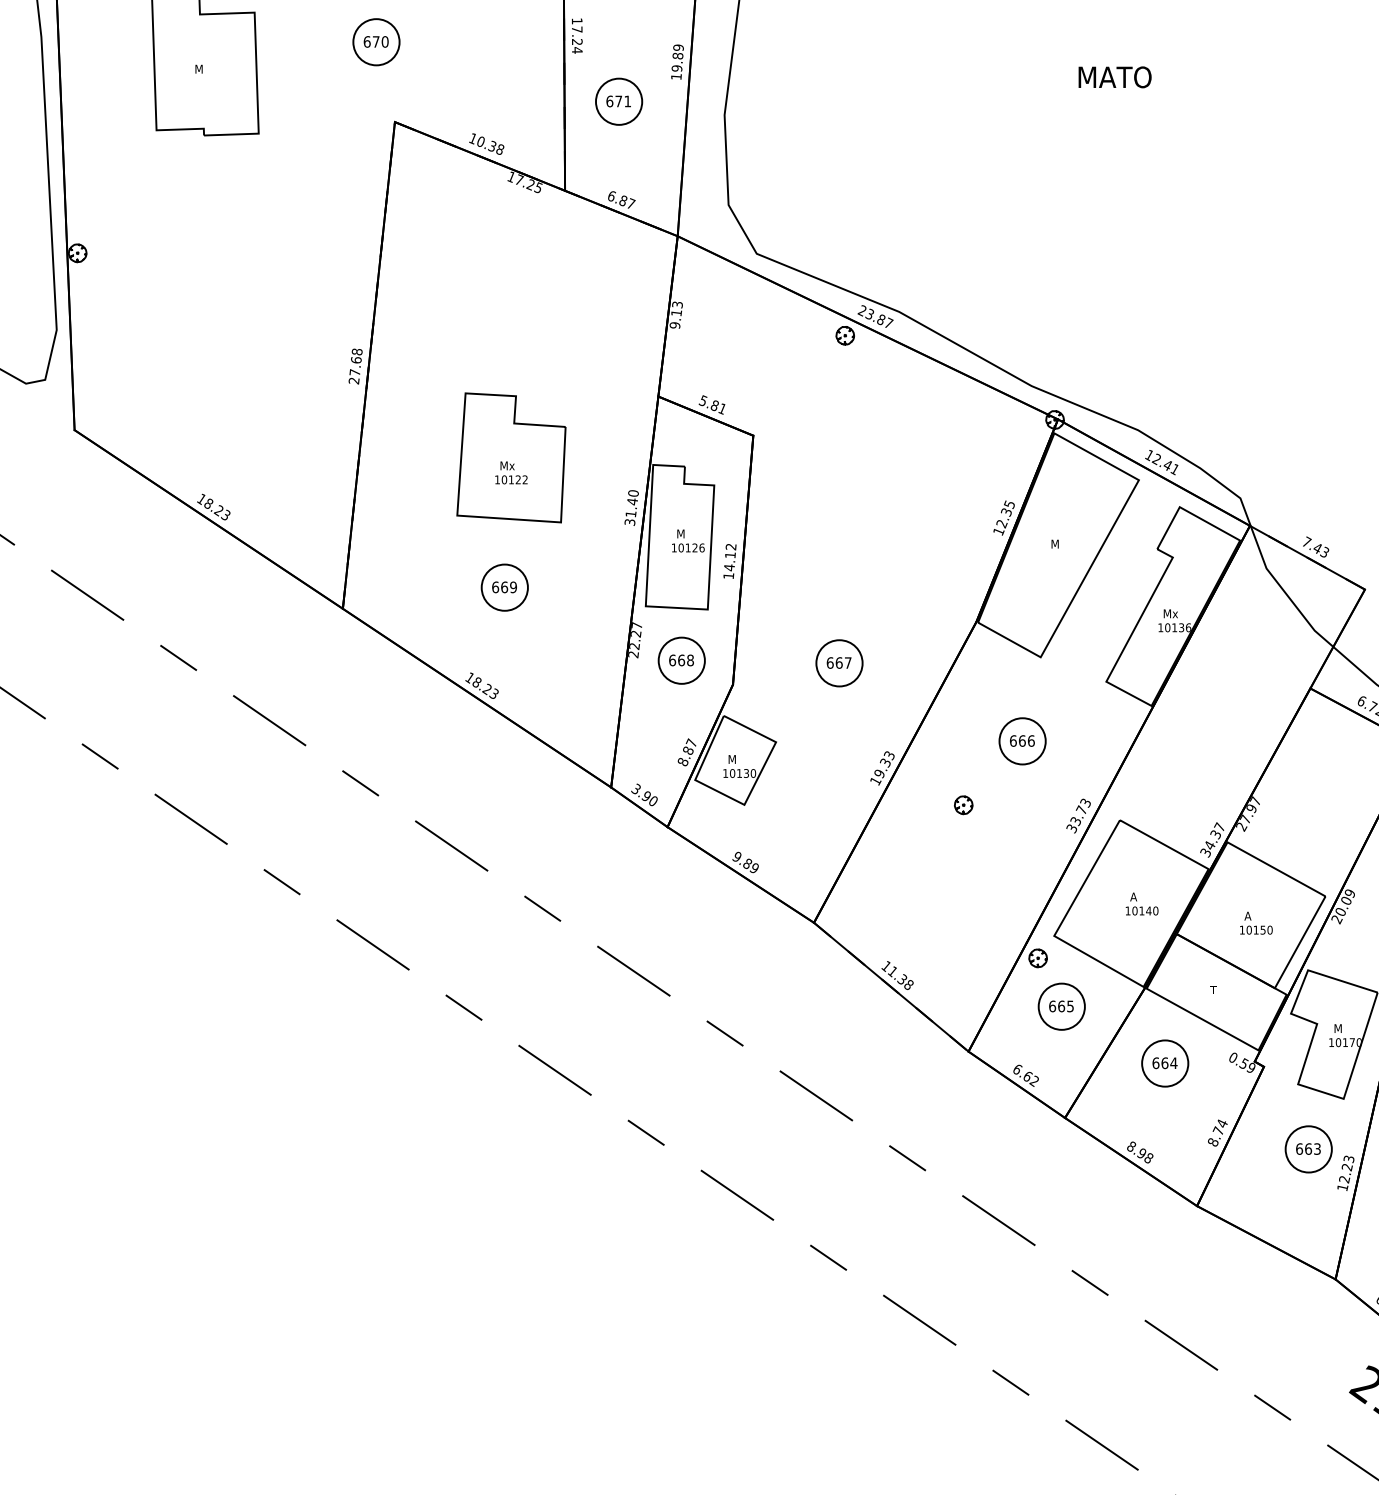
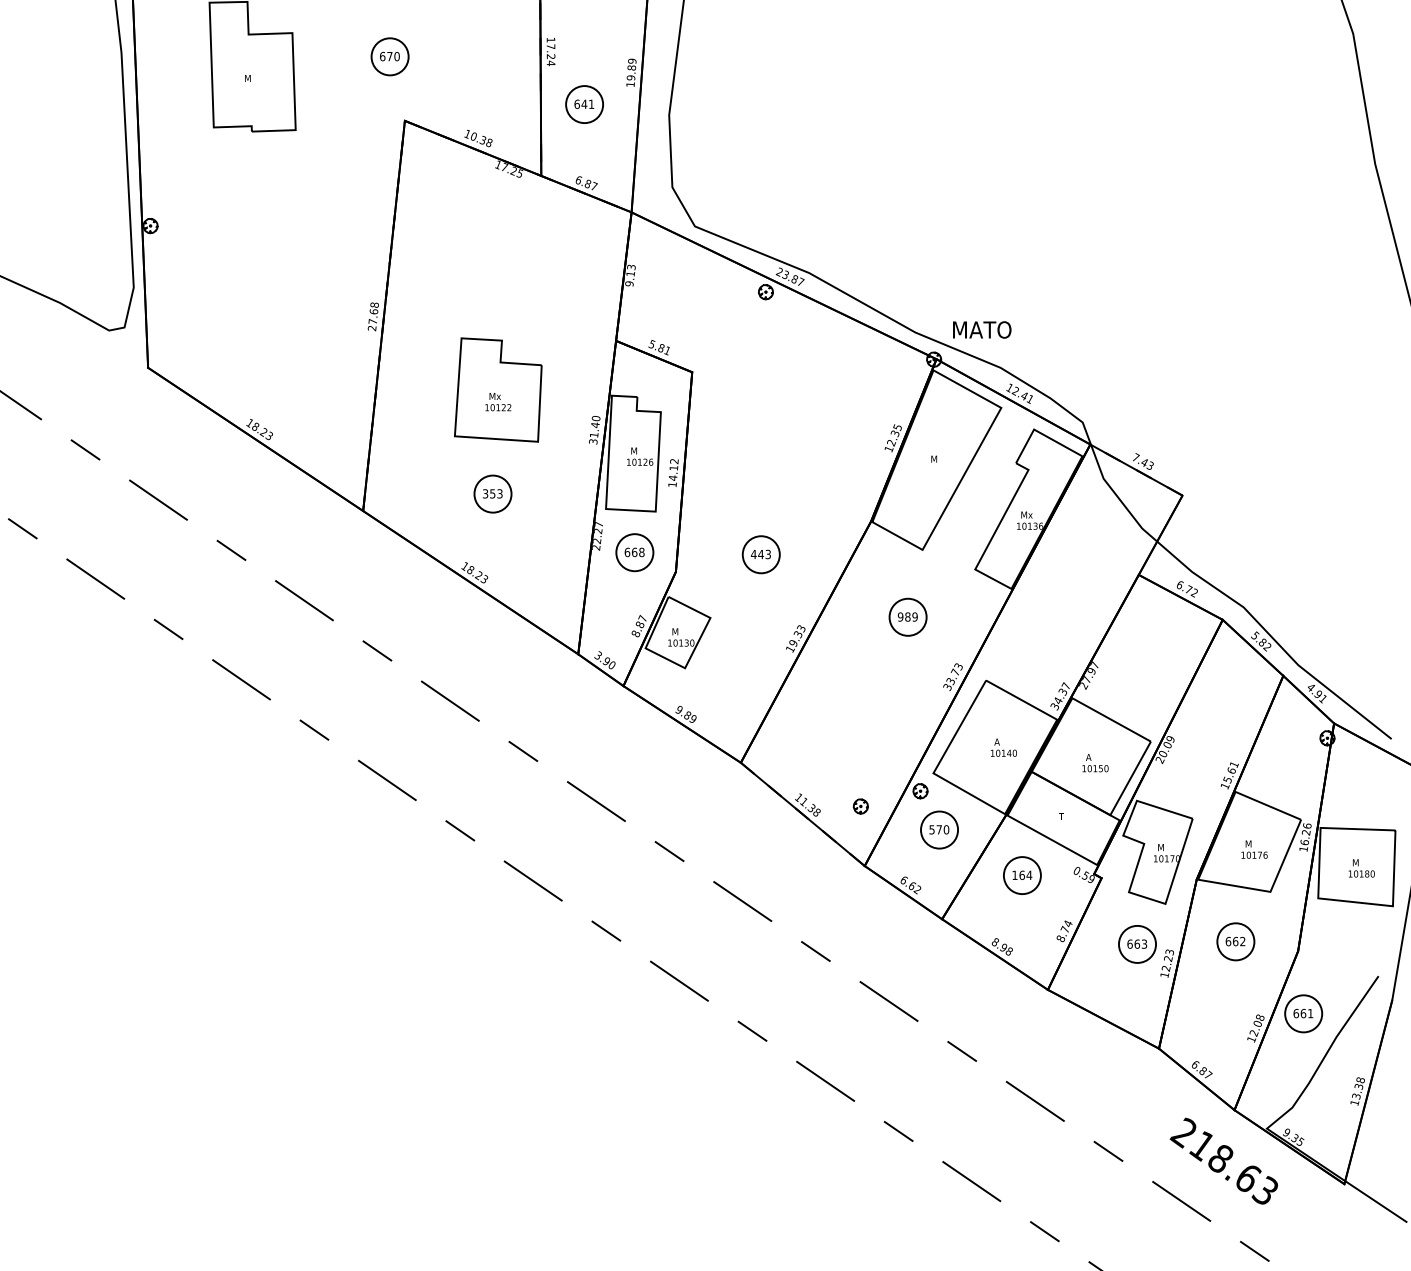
text: (1115, 76) -> (982, 329), moved
text: (618, 100) -> (584, 103), 671 -> 641
text: (504, 586) -> (492, 493), 669 -> 353
text: (838, 663) -> (760, 554), 667 -> 443
text: (1021, 740) -> (907, 616), 666 -> 989
part: (963, 805) -> (860, 806), moved
text: (1061, 1006) -> (939, 829), 665 -> 570
text: (1155, 1062) -> (1014, 874), 664 -> 164

